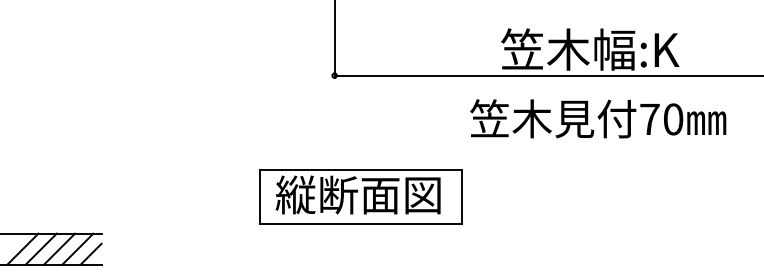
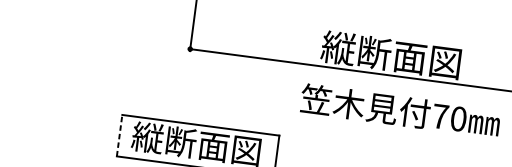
text: (589, 49) -> (390, 54), 笠木幅:K -> 縦断面図
text: (598, 118) -> (400, 110), moved
line: (259, 197) -> (119, 136), solid -> dashed

